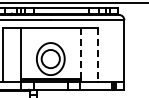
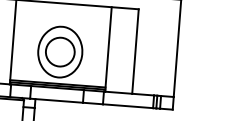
line: (80, 55) -> (107, 50), dashed -> solid
line: (98, 55) -> (136, 52), dashed -> solid

